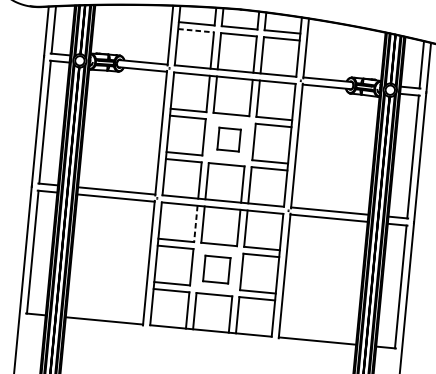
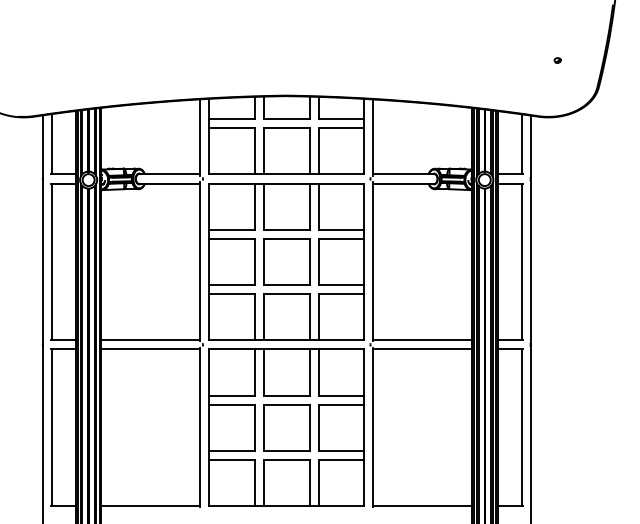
line: (196, 31) -> (232, 128), dashed -> solid
part: (228, 139) -> (286, 261), size x1.67
line: (195, 224) -> (254, 373), dashed -> solid
part: (216, 269) -> (286, 427), size x1.43

